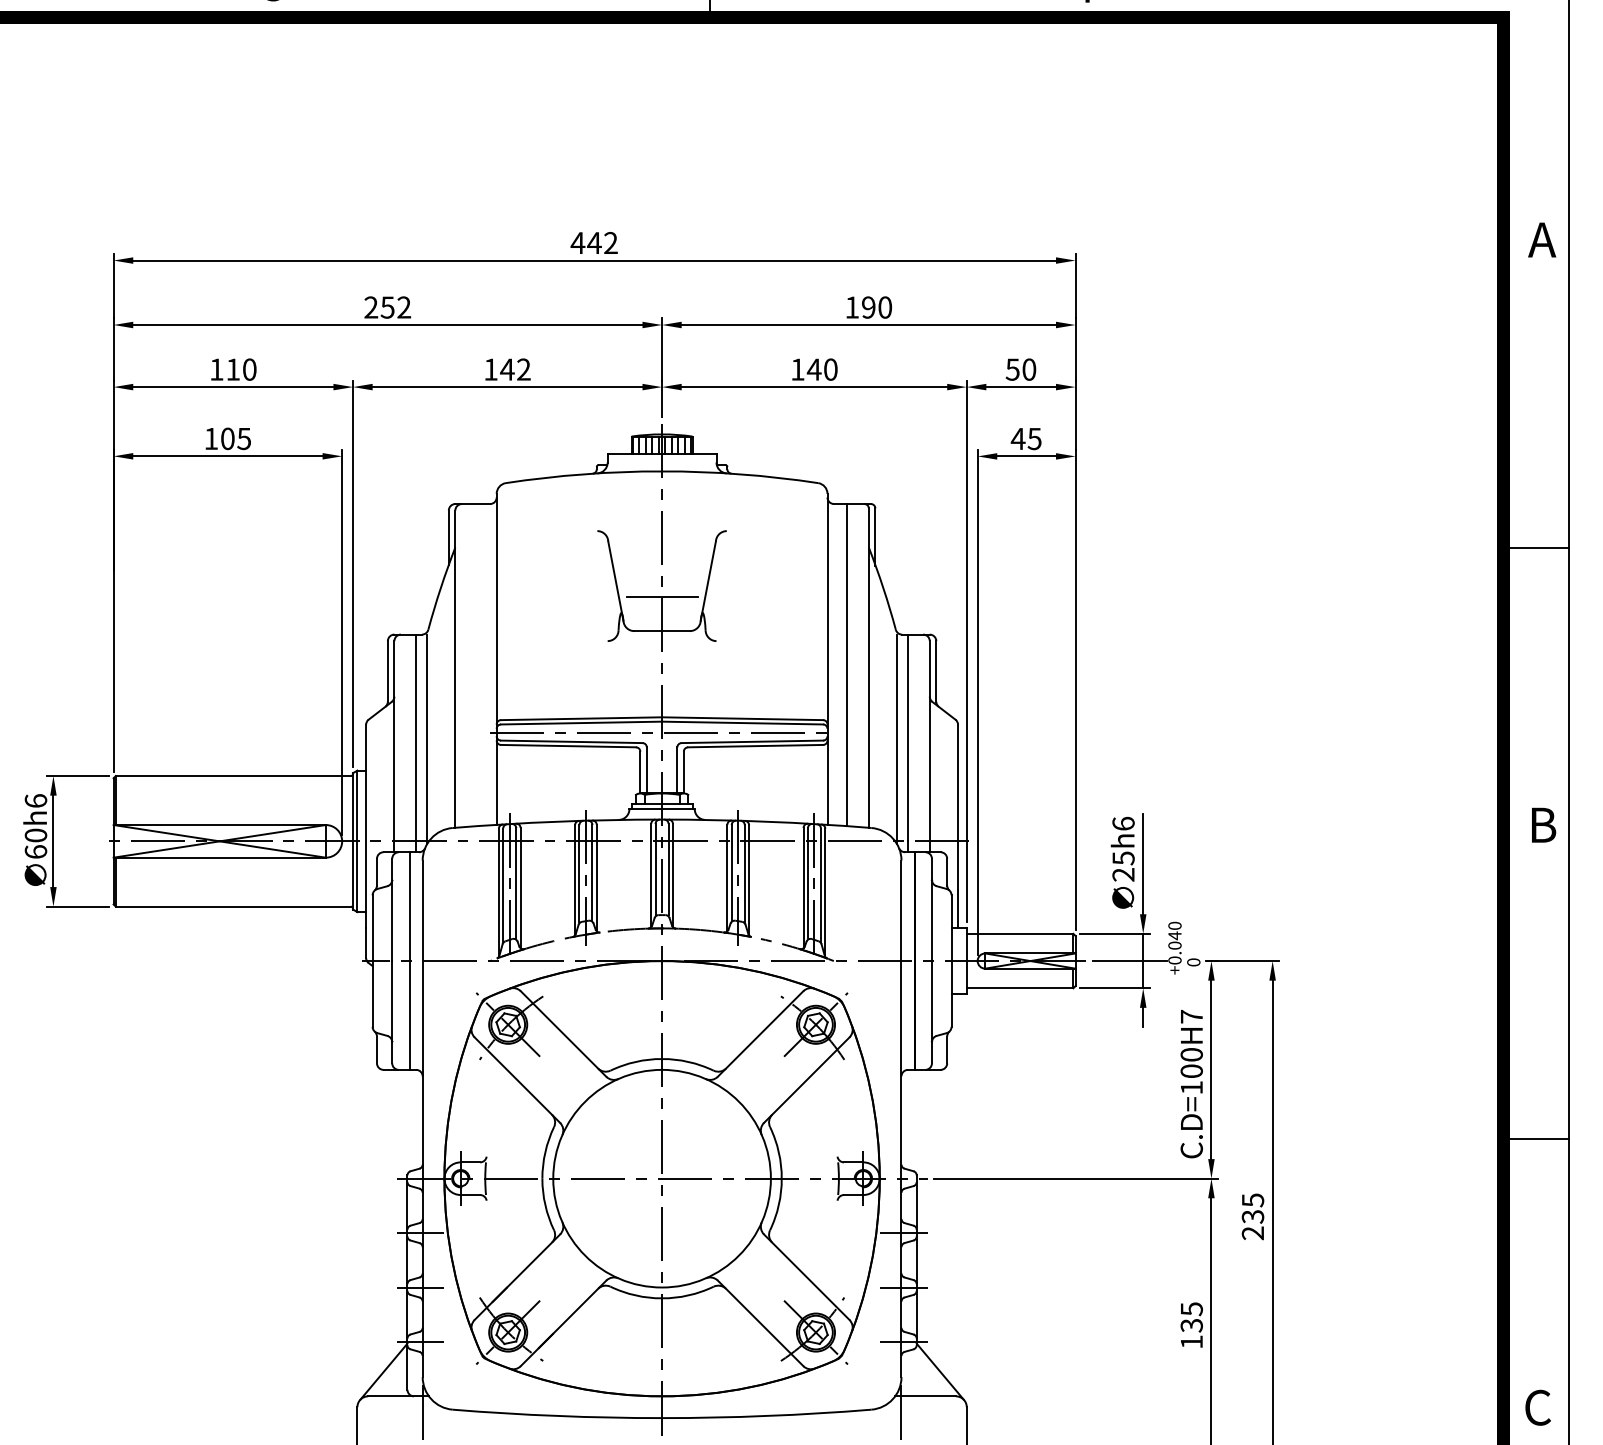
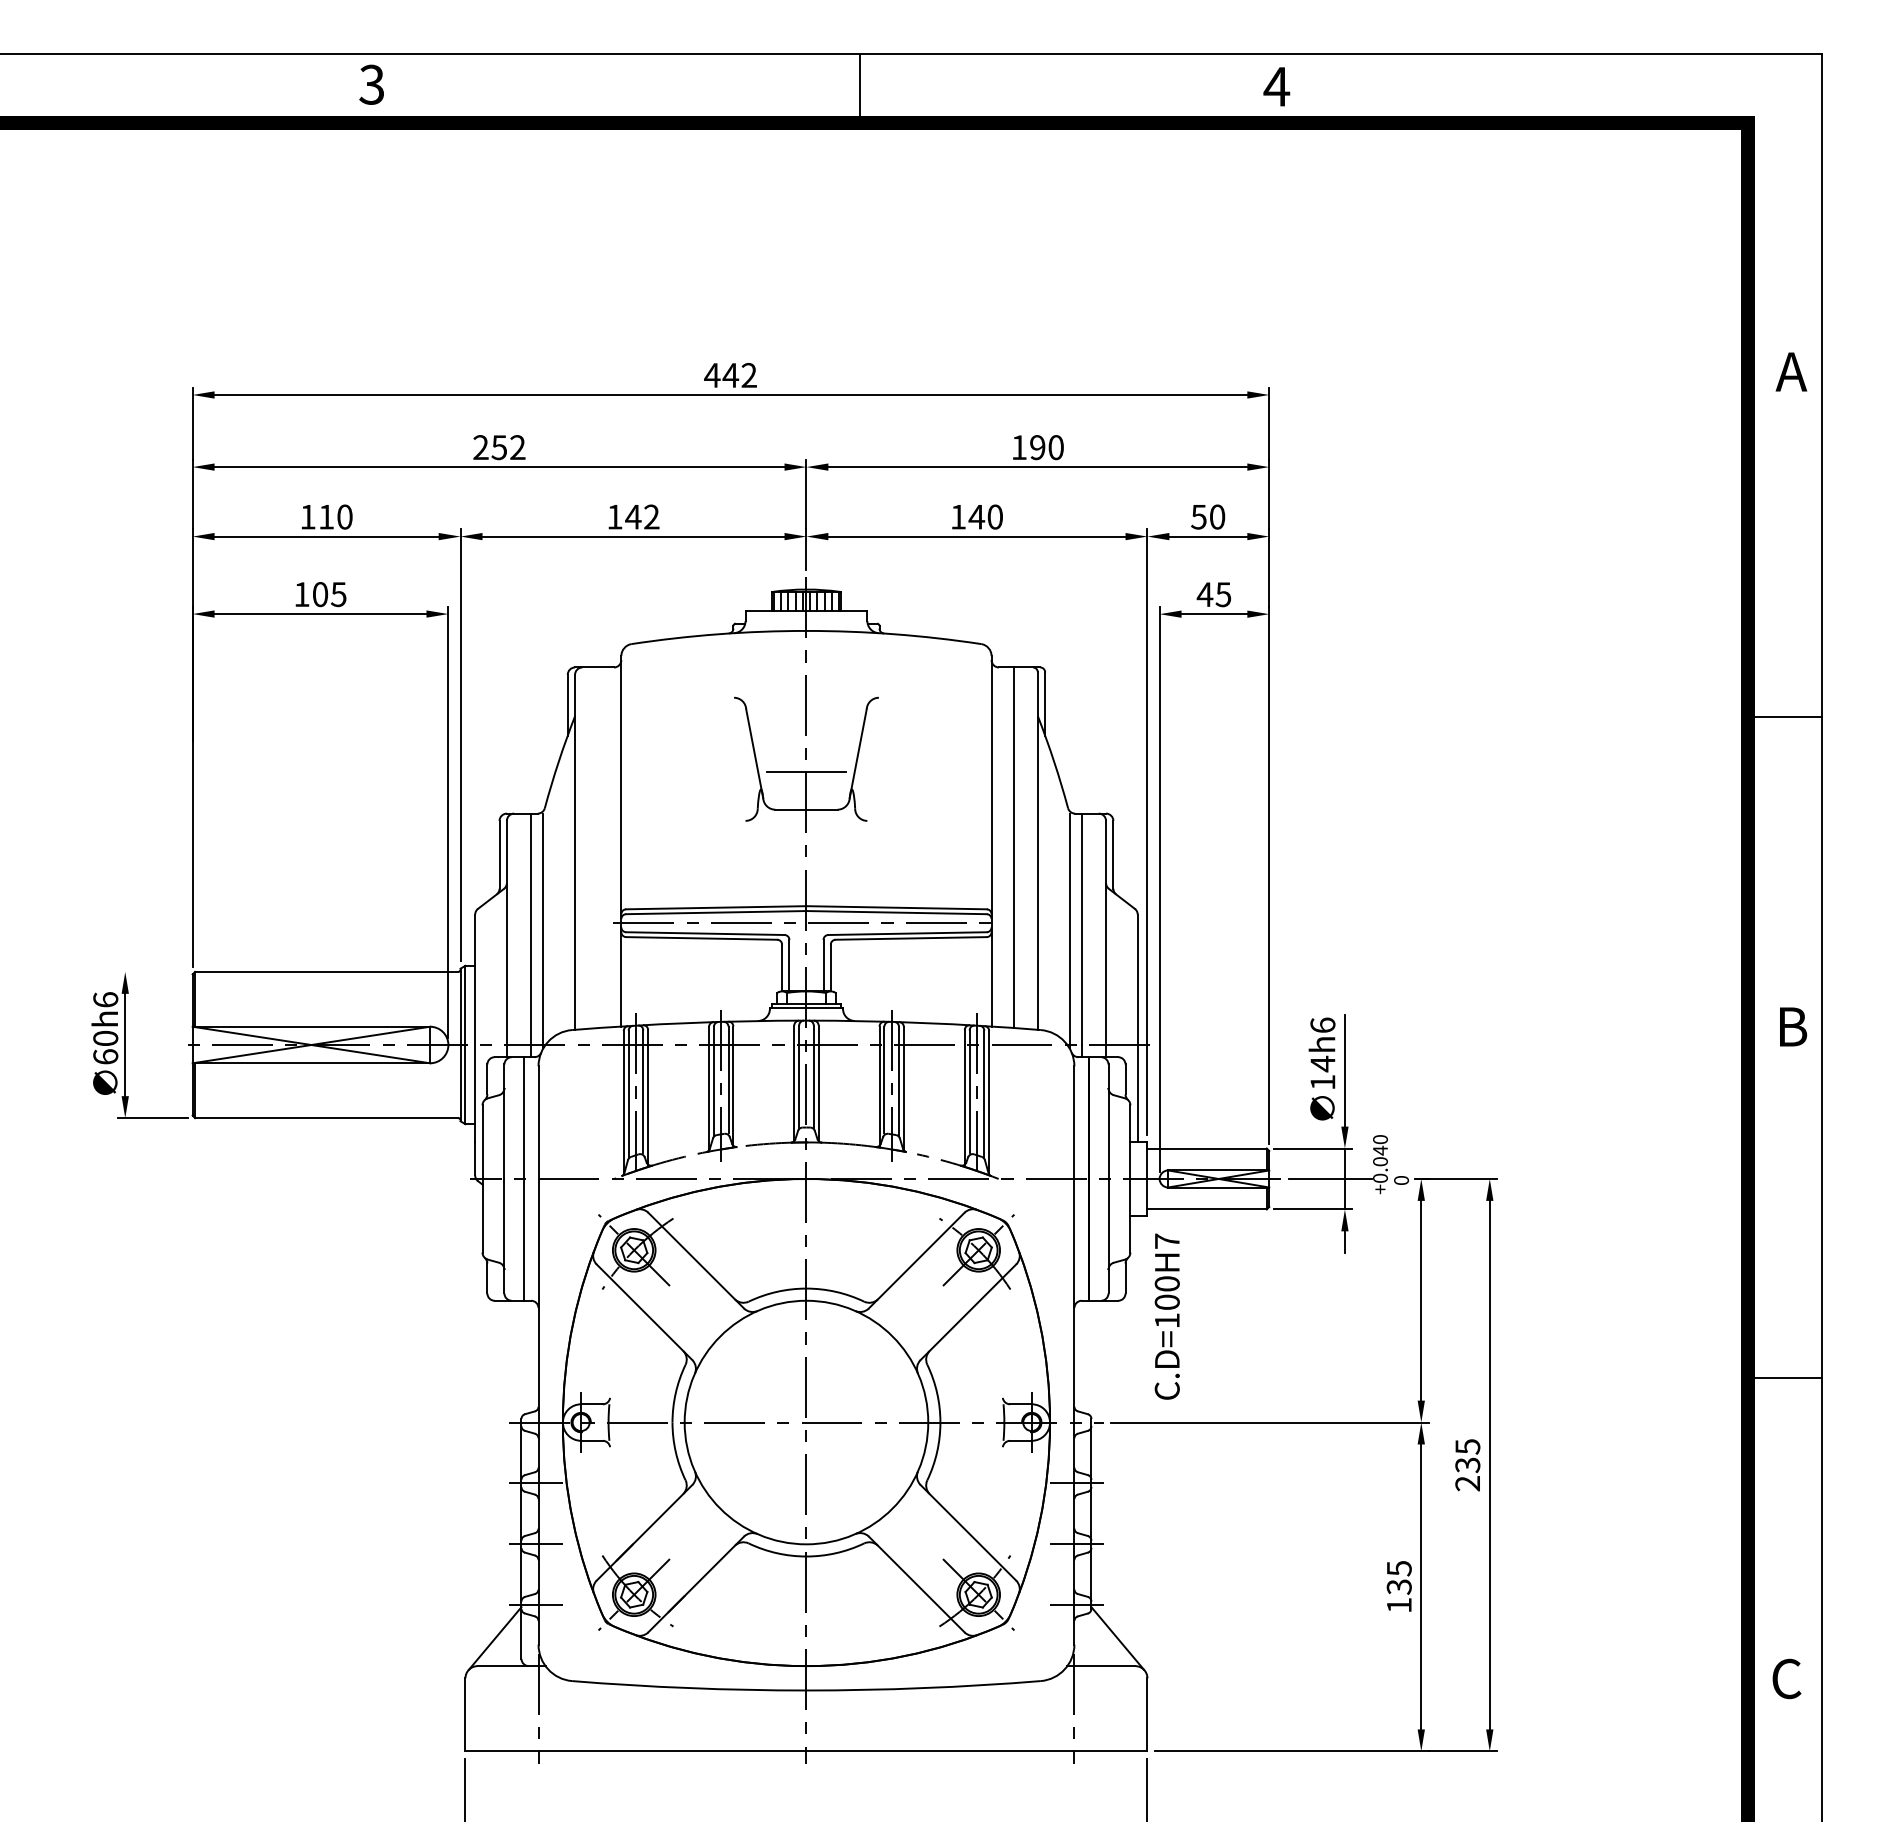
line: (77, 775) -> (152, 971), removed
text: (1123, 865) -> (1322, 1072), 25h6 -> 14h6
text: (1191, 1083) -> (1166, 1316), moved

